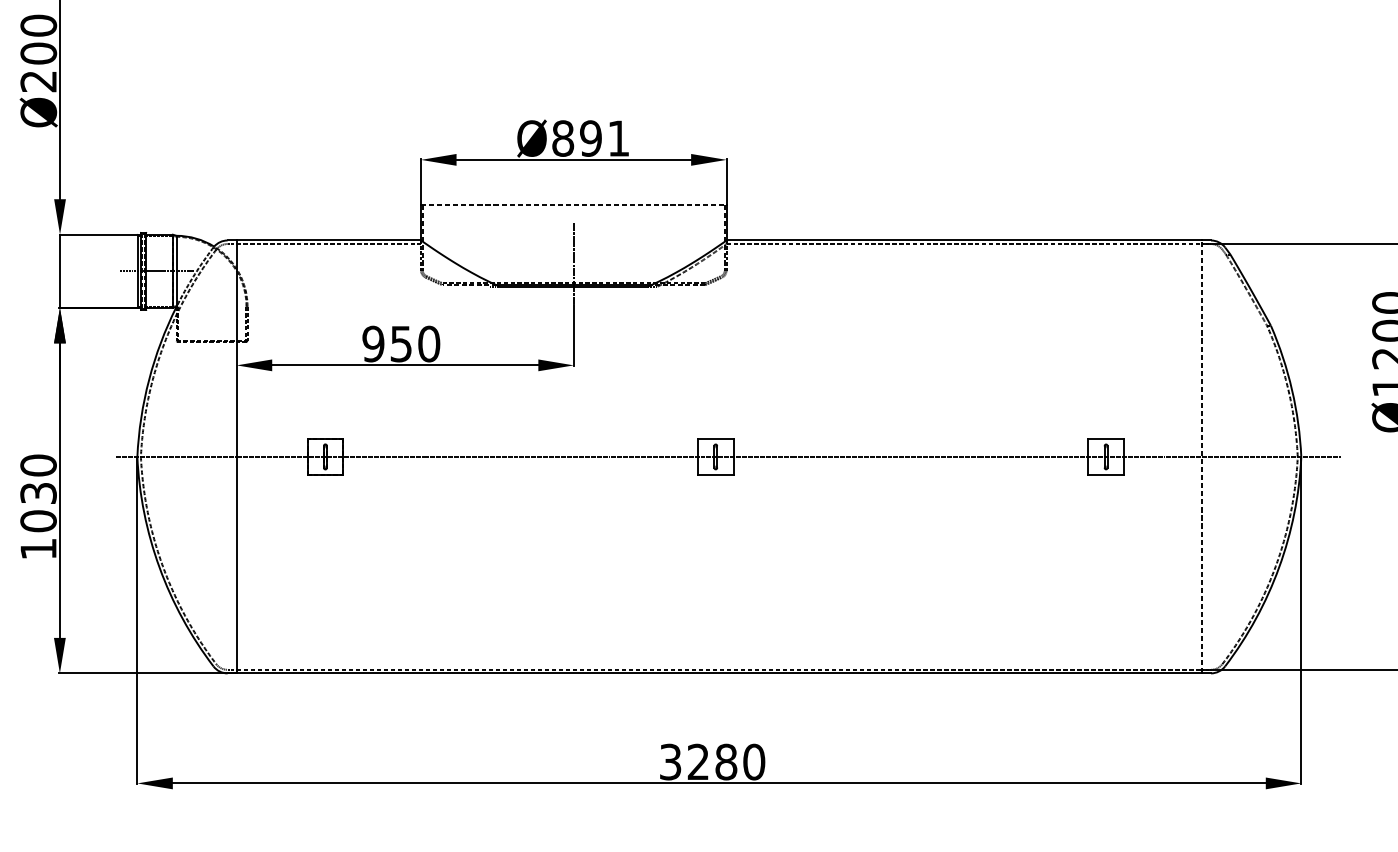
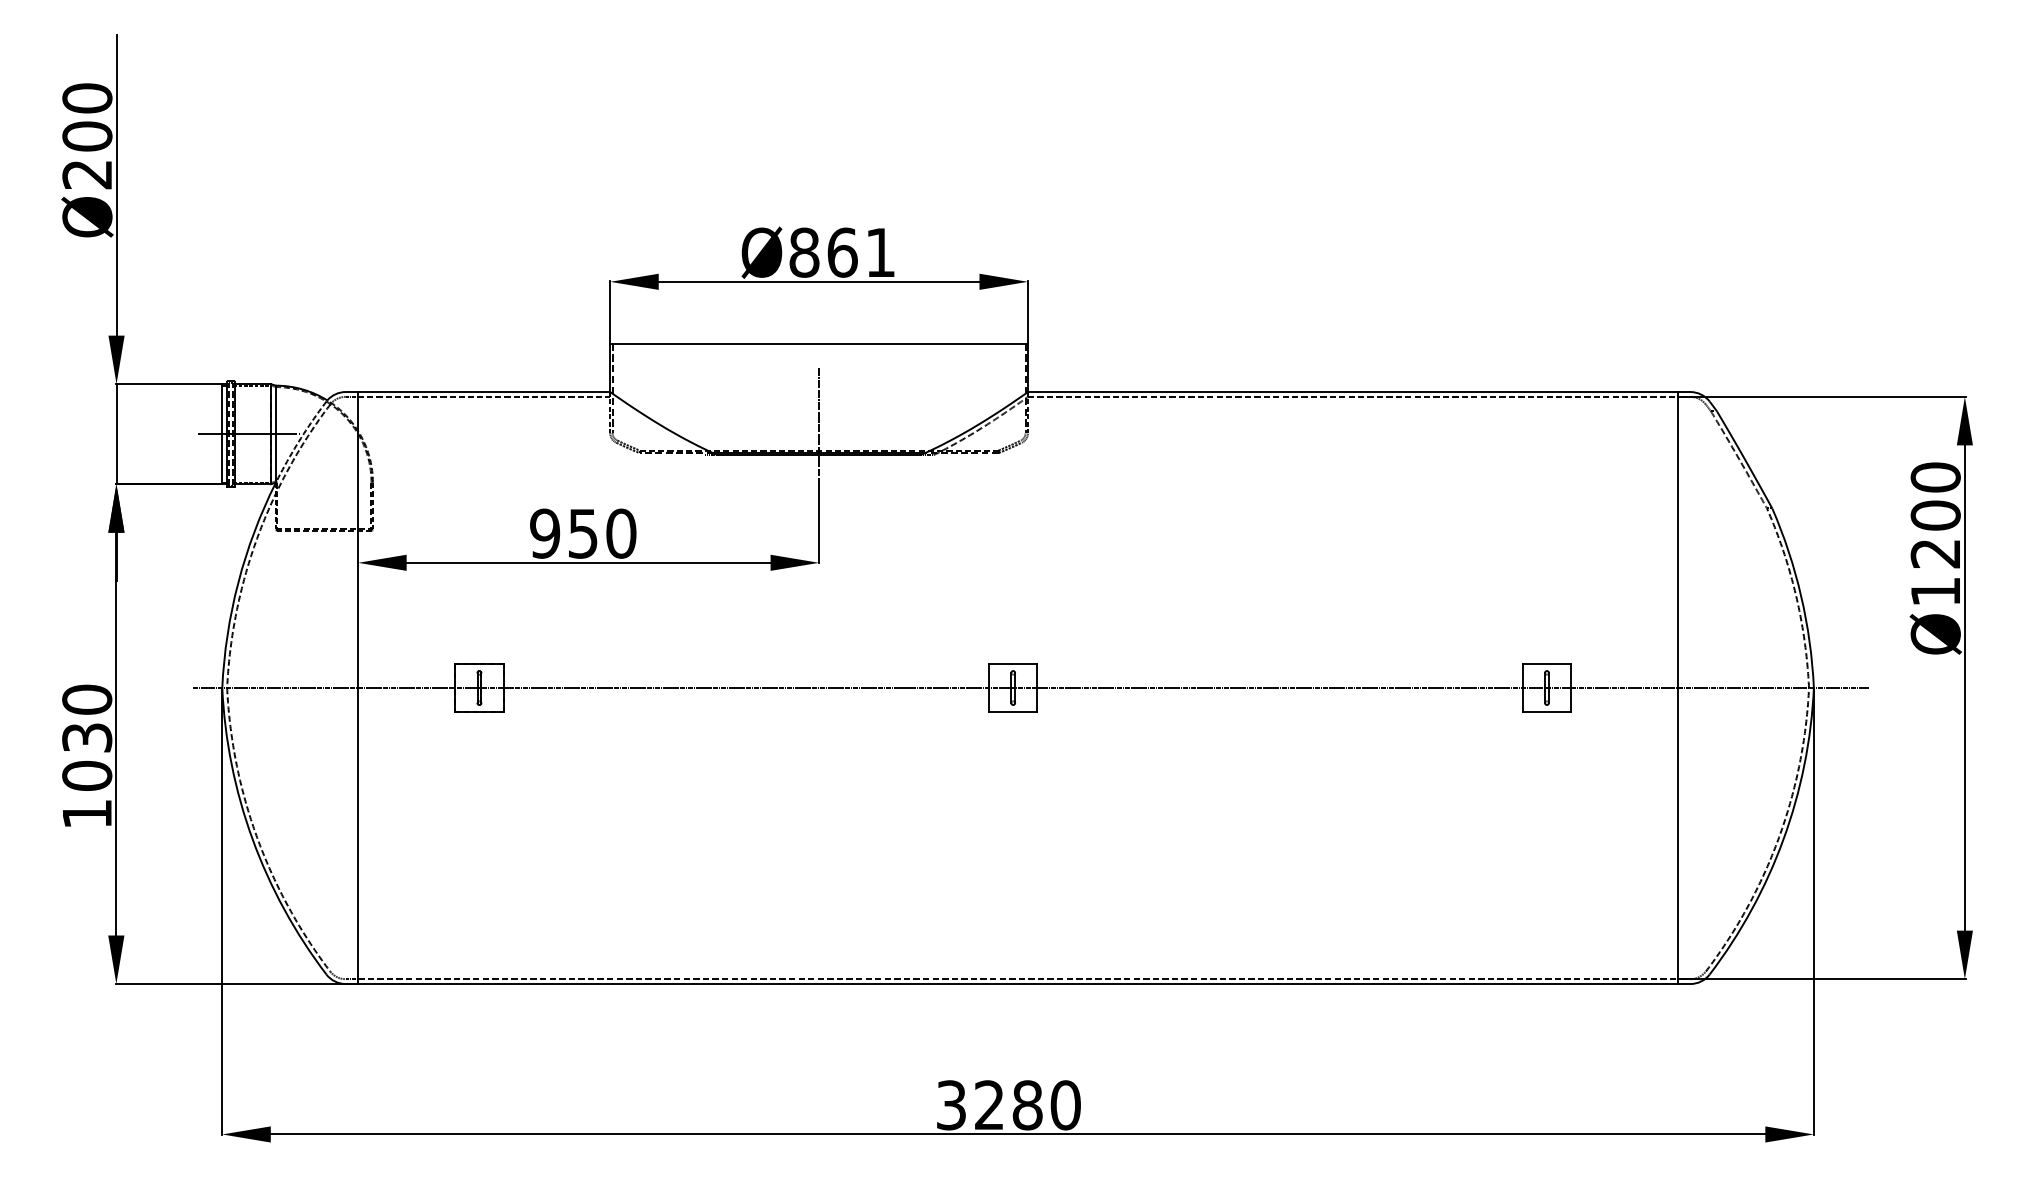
text: (590, 138) -> (842, 252), Ø891 -> Ø861
line: (574, 204) -> (819, 343), dashed -> solid
line: (1202, 457) -> (1678, 688), dashed -> solid

